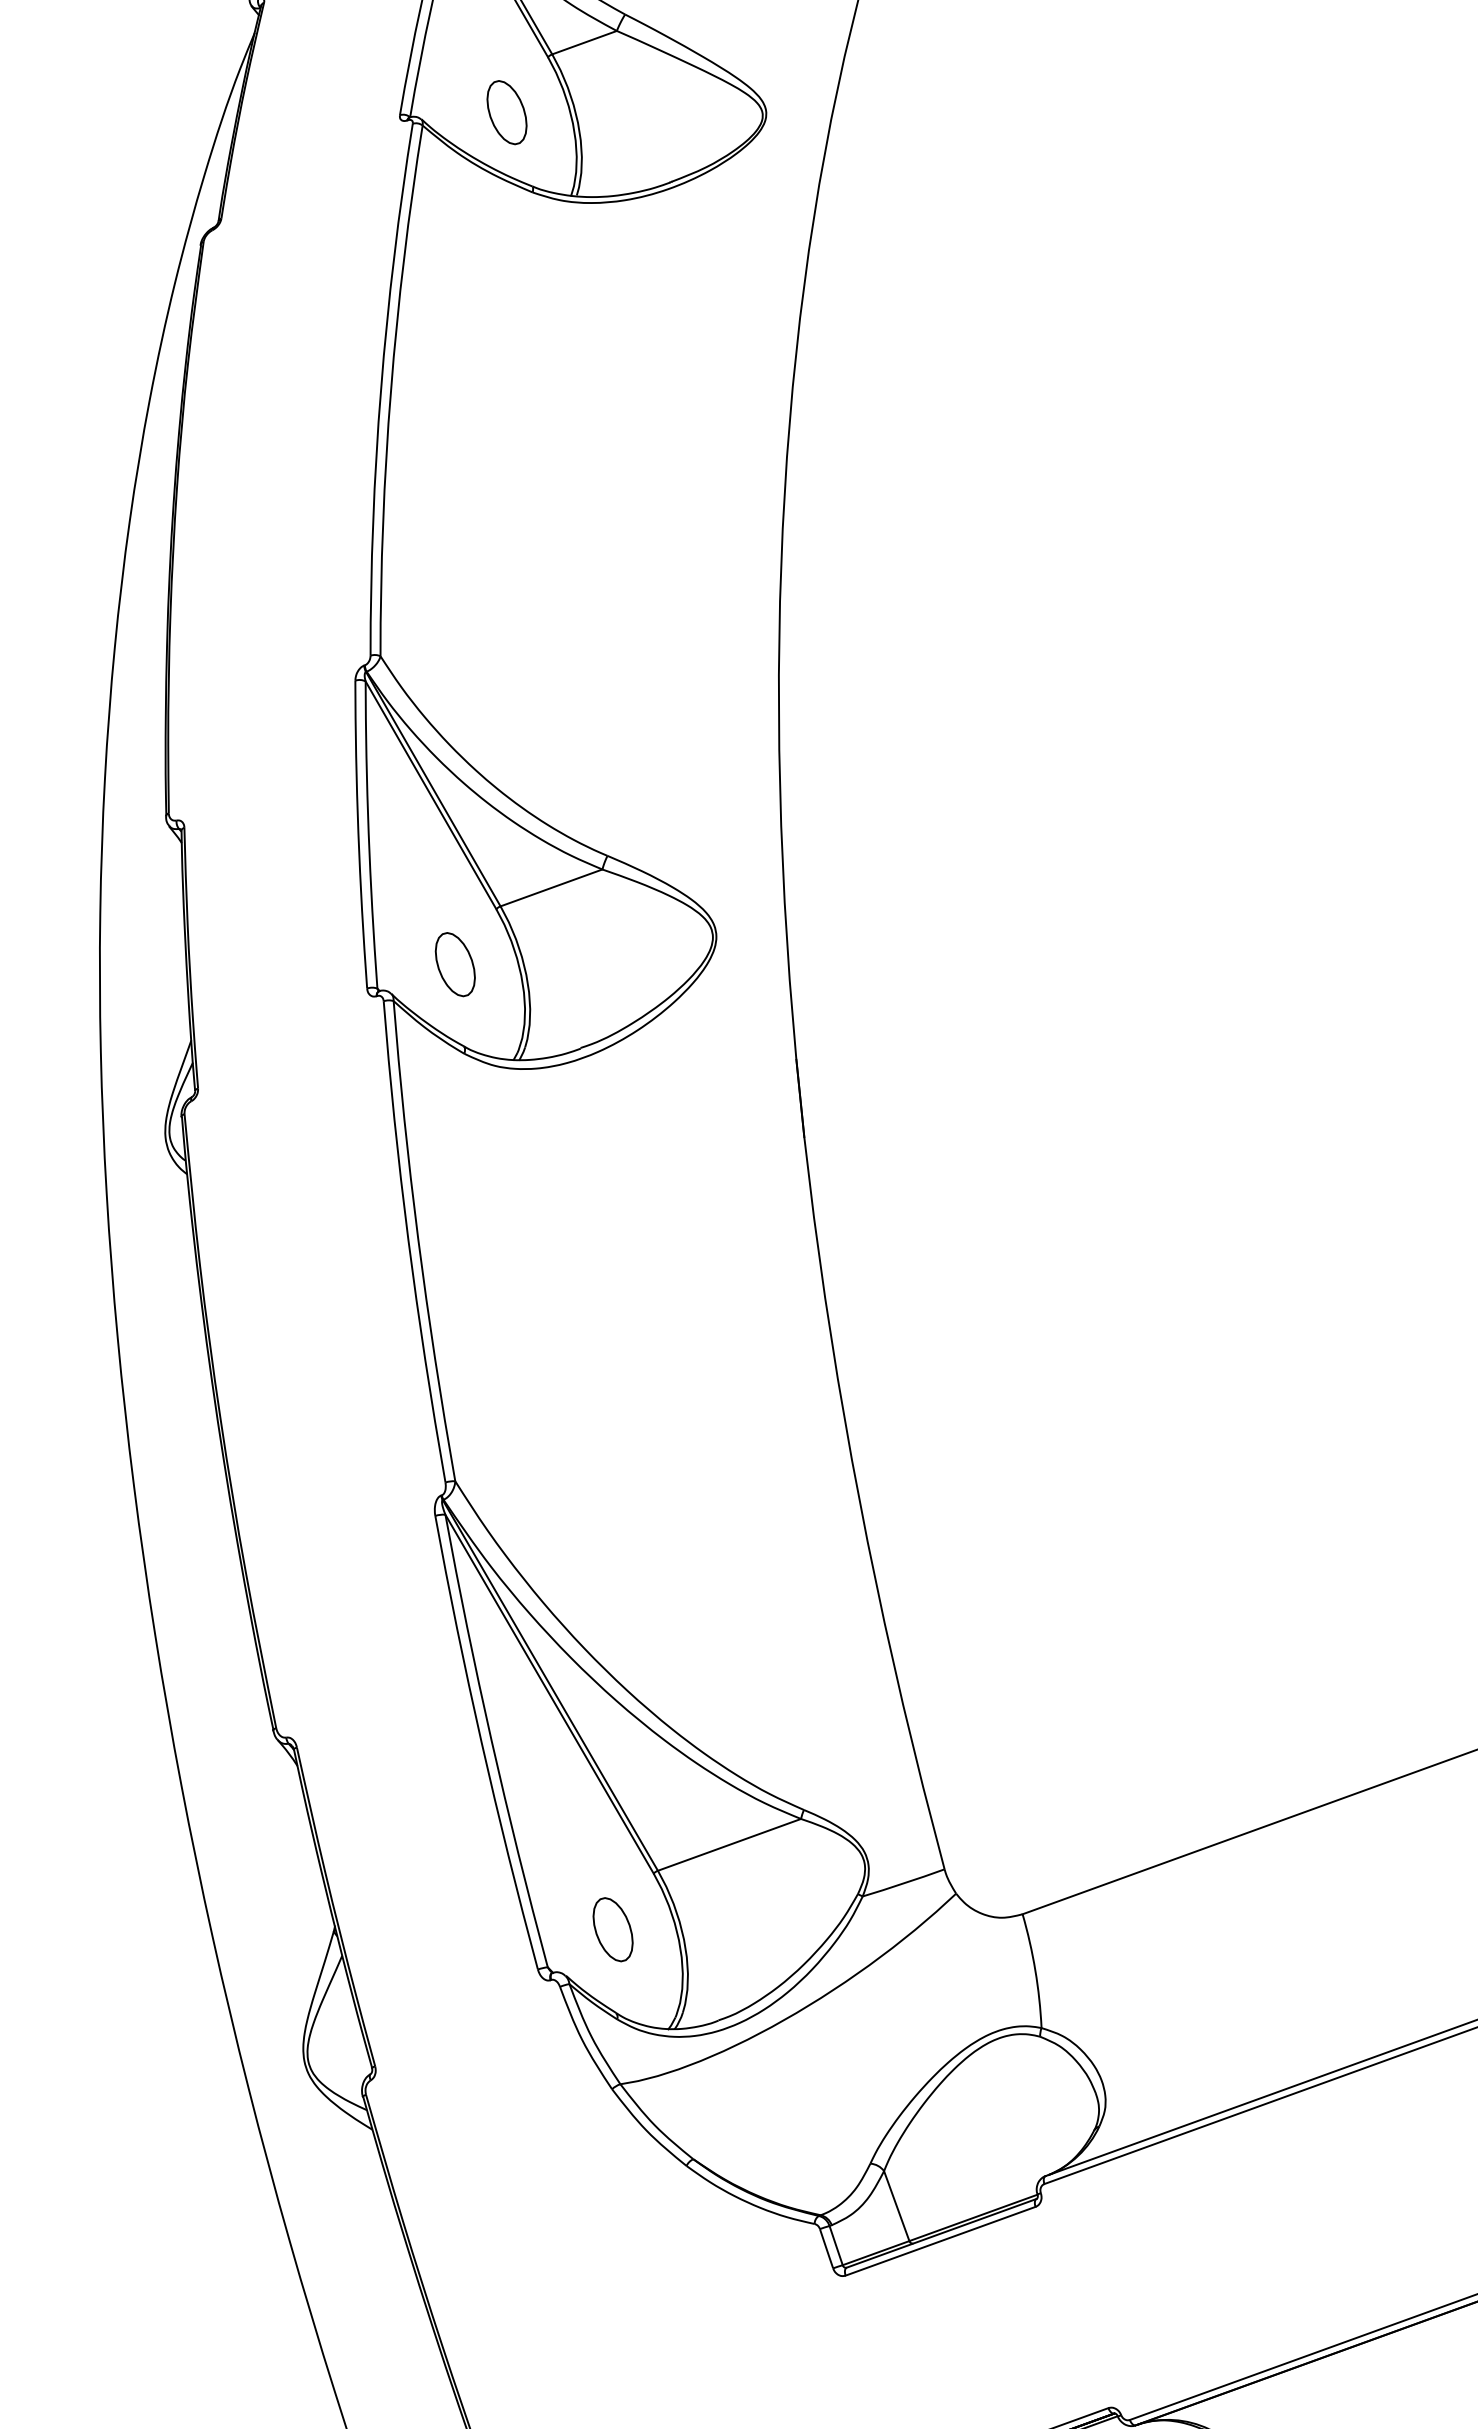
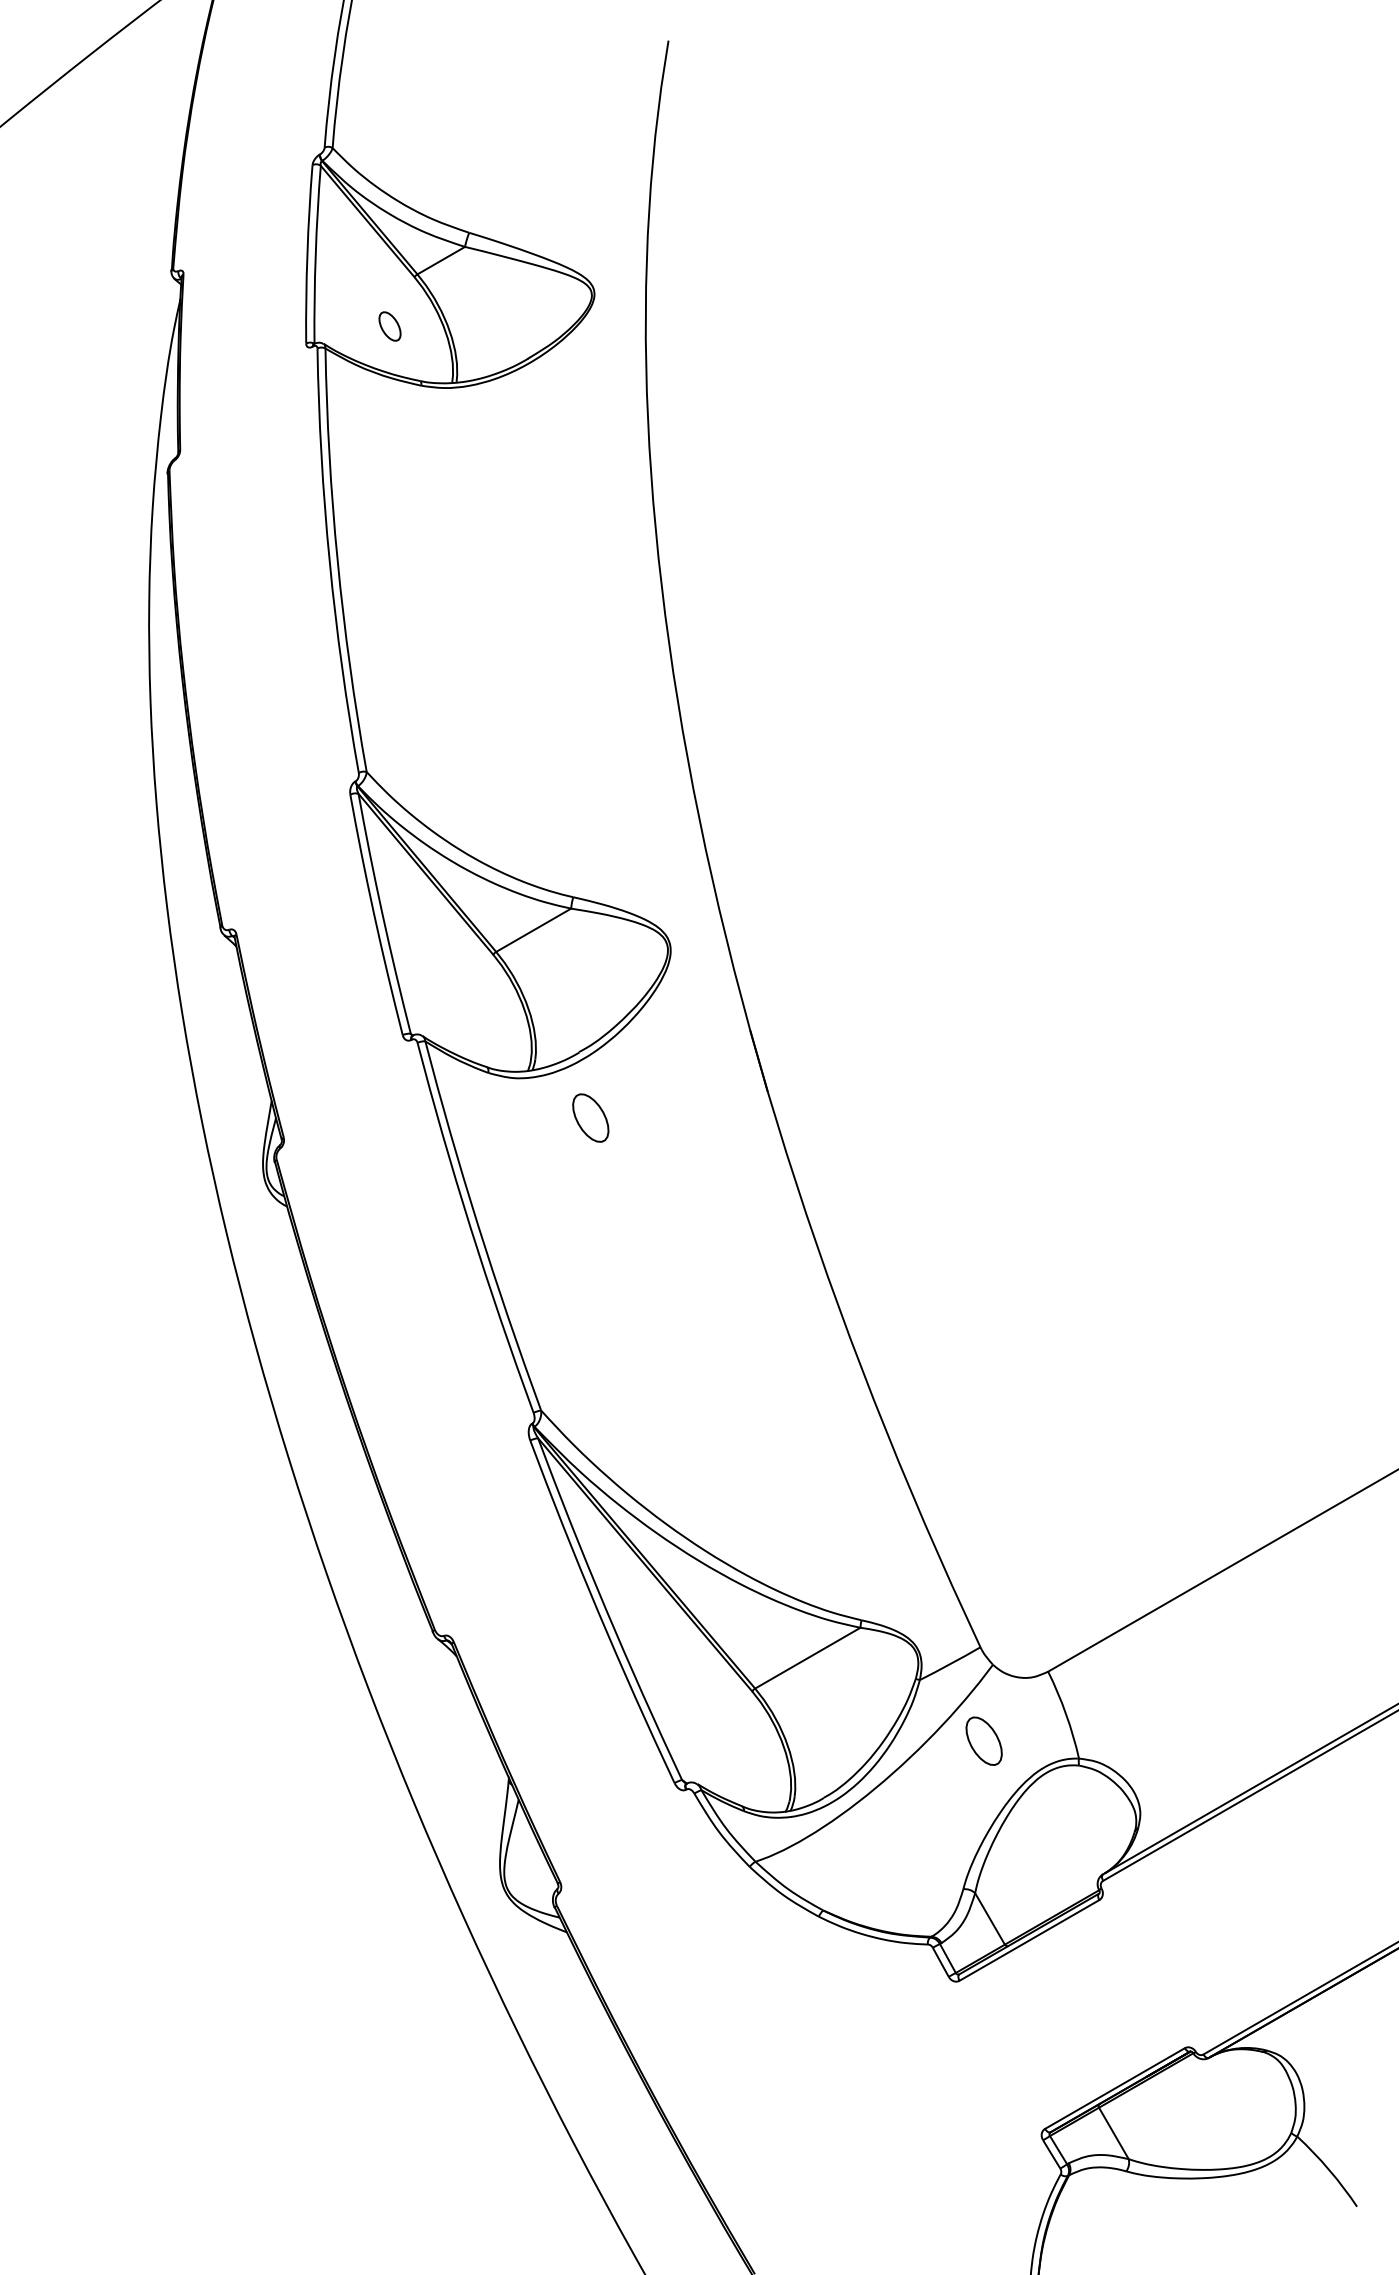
part: (506, 112) -> (389, 326), size x0.6
part: (455, 963) -> (590, 1117), moved
part: (612, 1928) -> (983, 1740), moved

